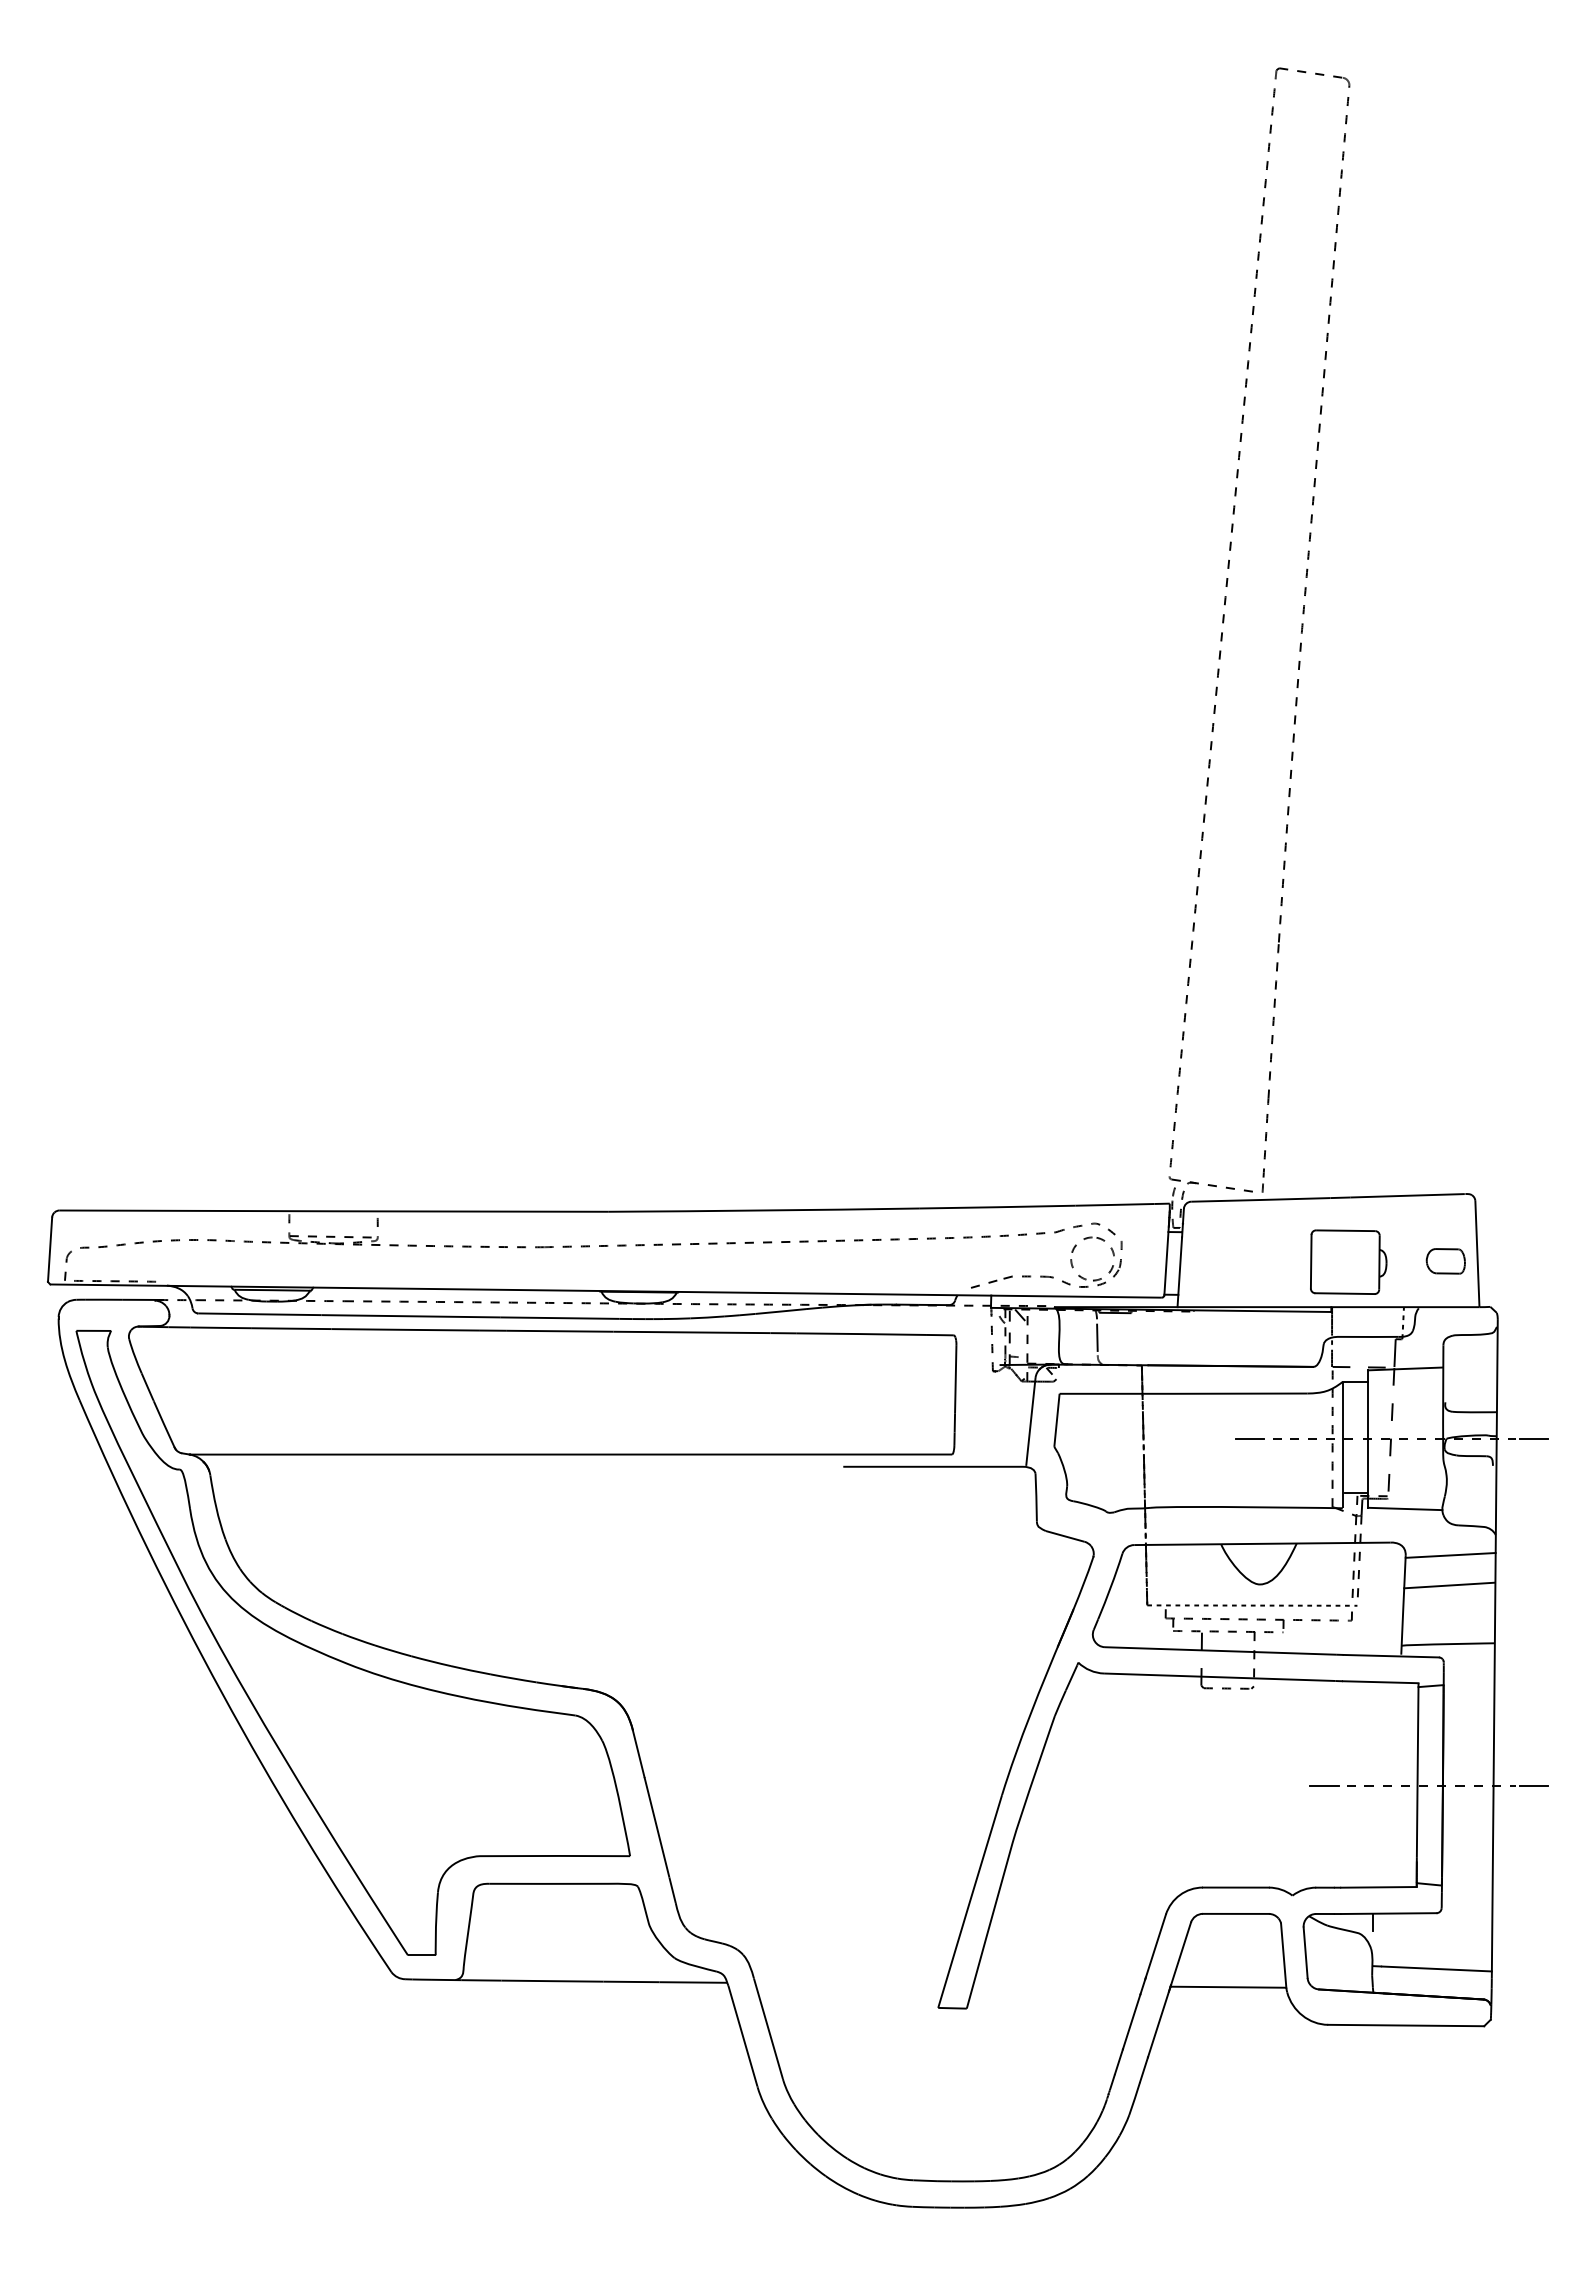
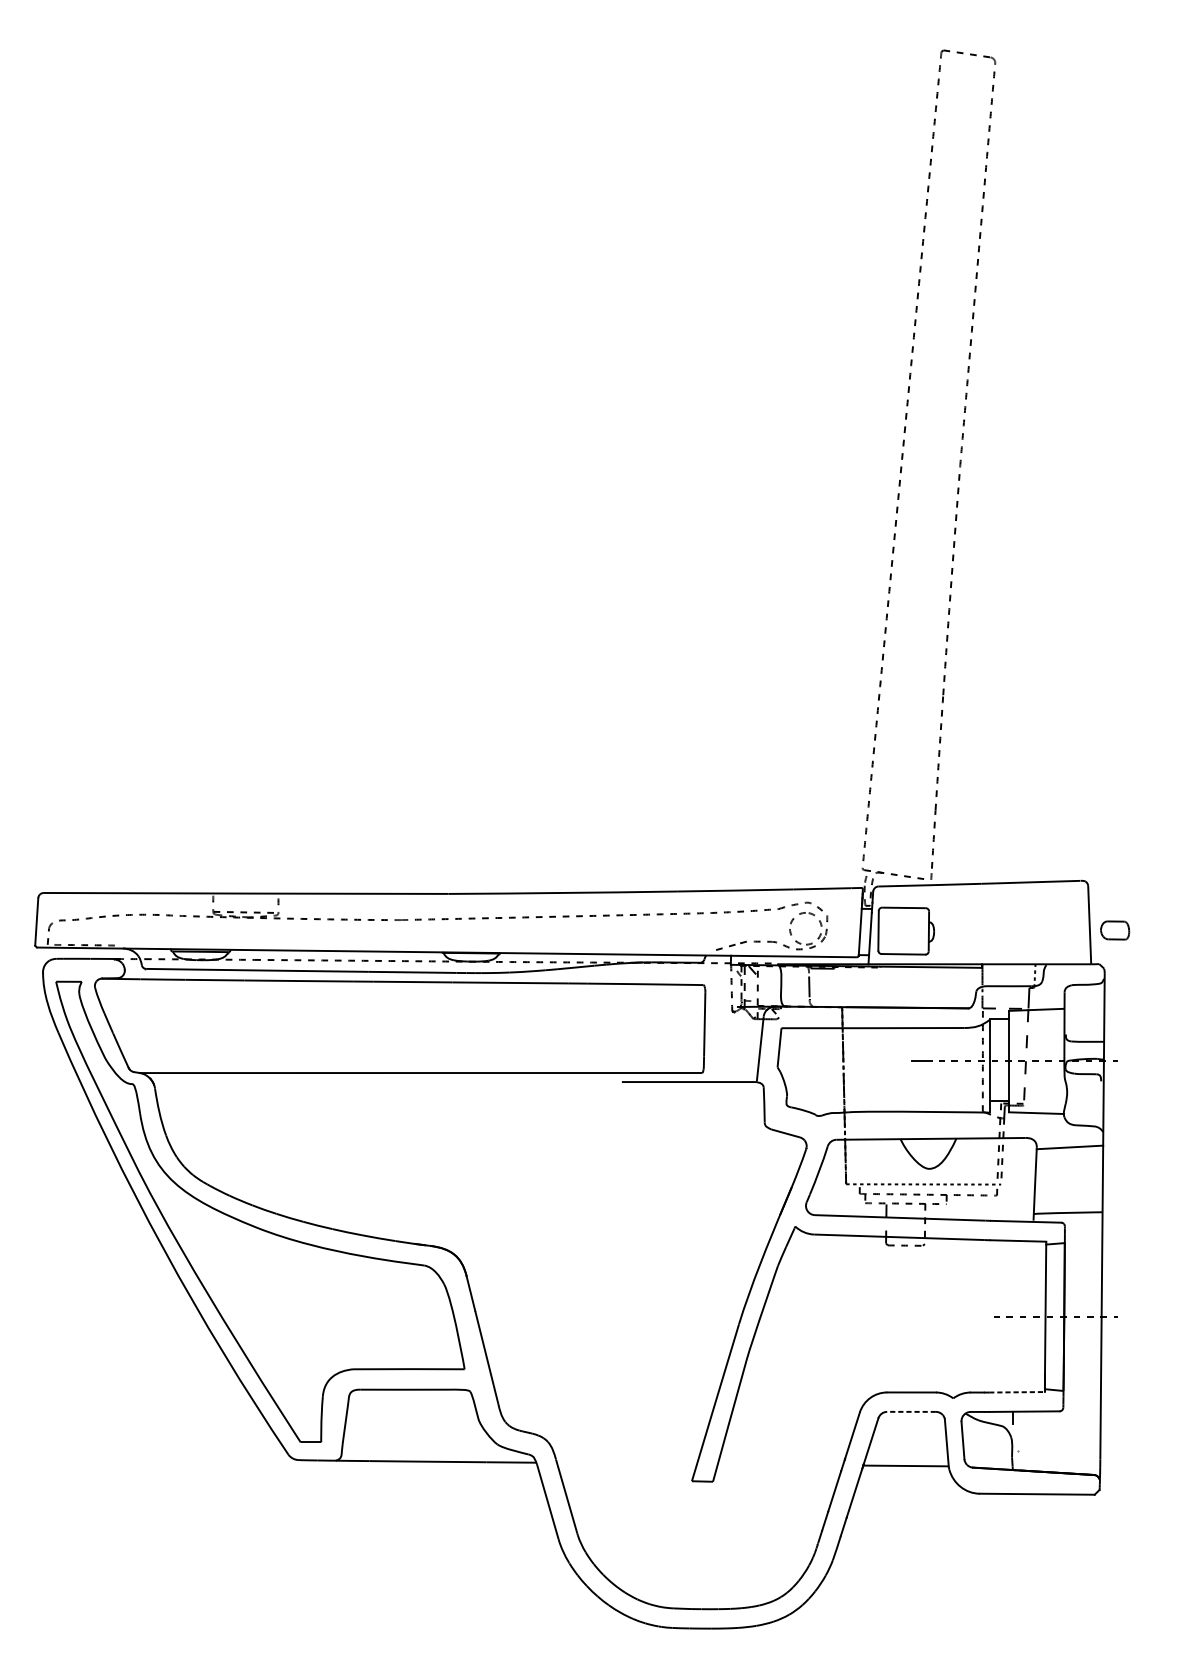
part: (1348, 1261) -> (906, 930), moved
part: (1445, 1261) -> (1114, 930), moved
line: (1533, 1438) -> (1131, 1061), removed
line: (1449, 1585) -> (1069, 1169), removed
line: (1324, 1785) -> (976, 1317), removed
line: (1533, 1785) -> (1131, 1317), removed
line: (1378, 1887) -> (1016, 1392), solid -> dashed
line: (1235, 1913) -> (911, 1411), solid -> dashed
line: (1431, 1968) -> (1055, 1452), removed

